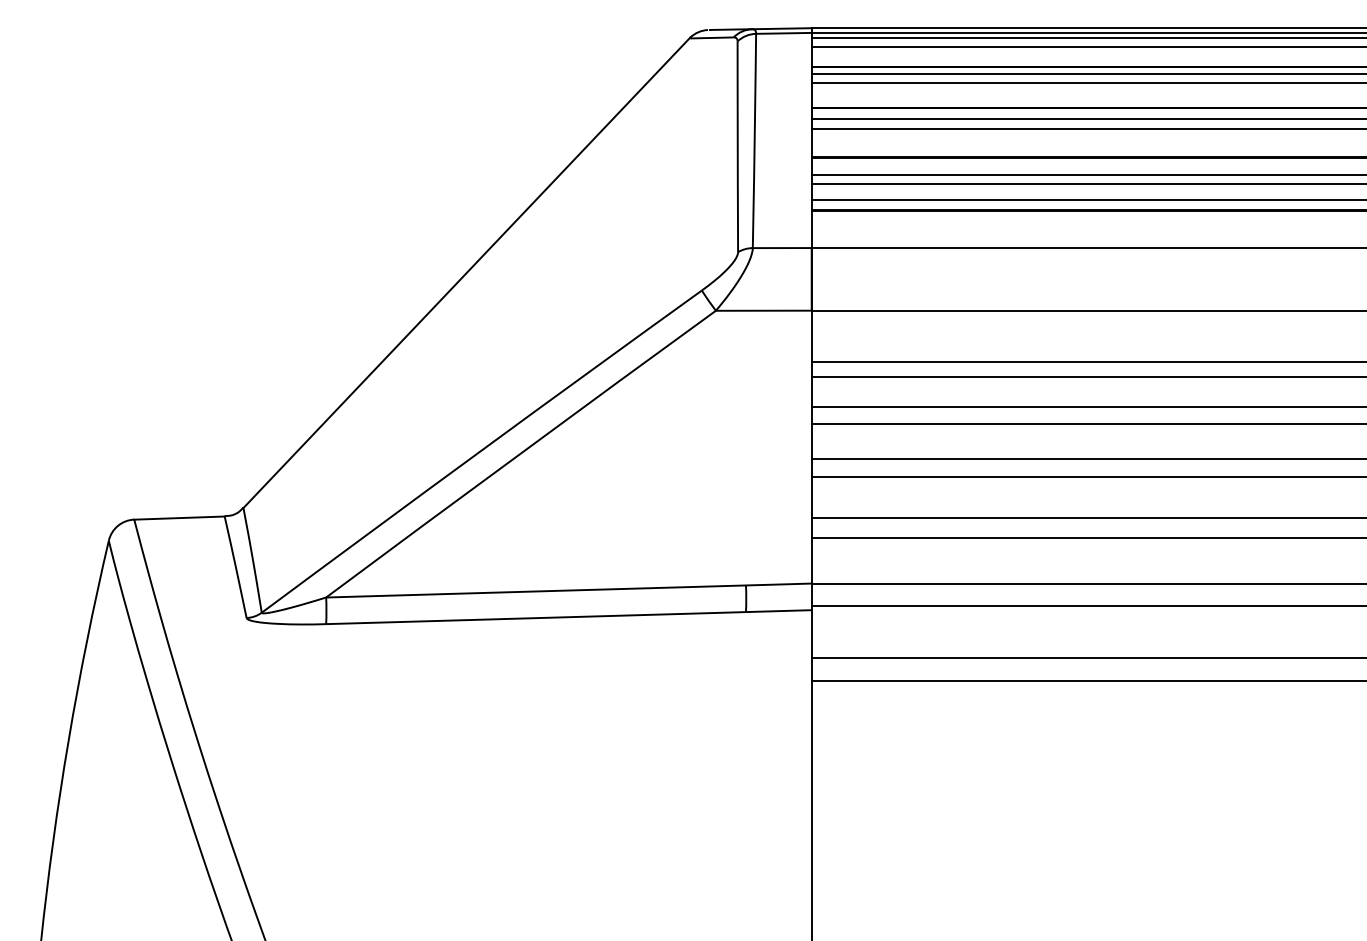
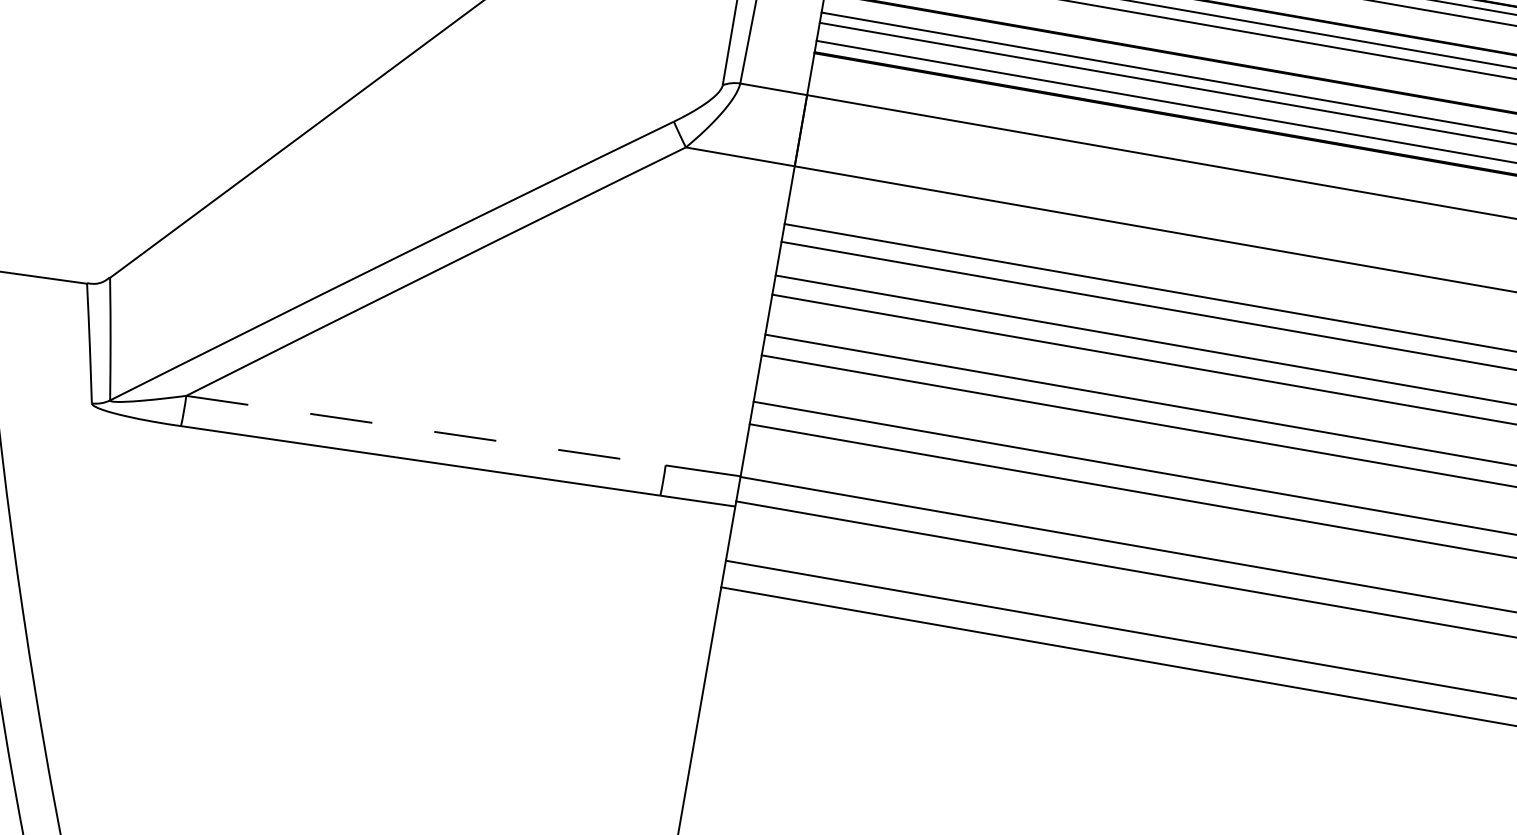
line: (535, 591) -> (425, 430), solid -> dashed

